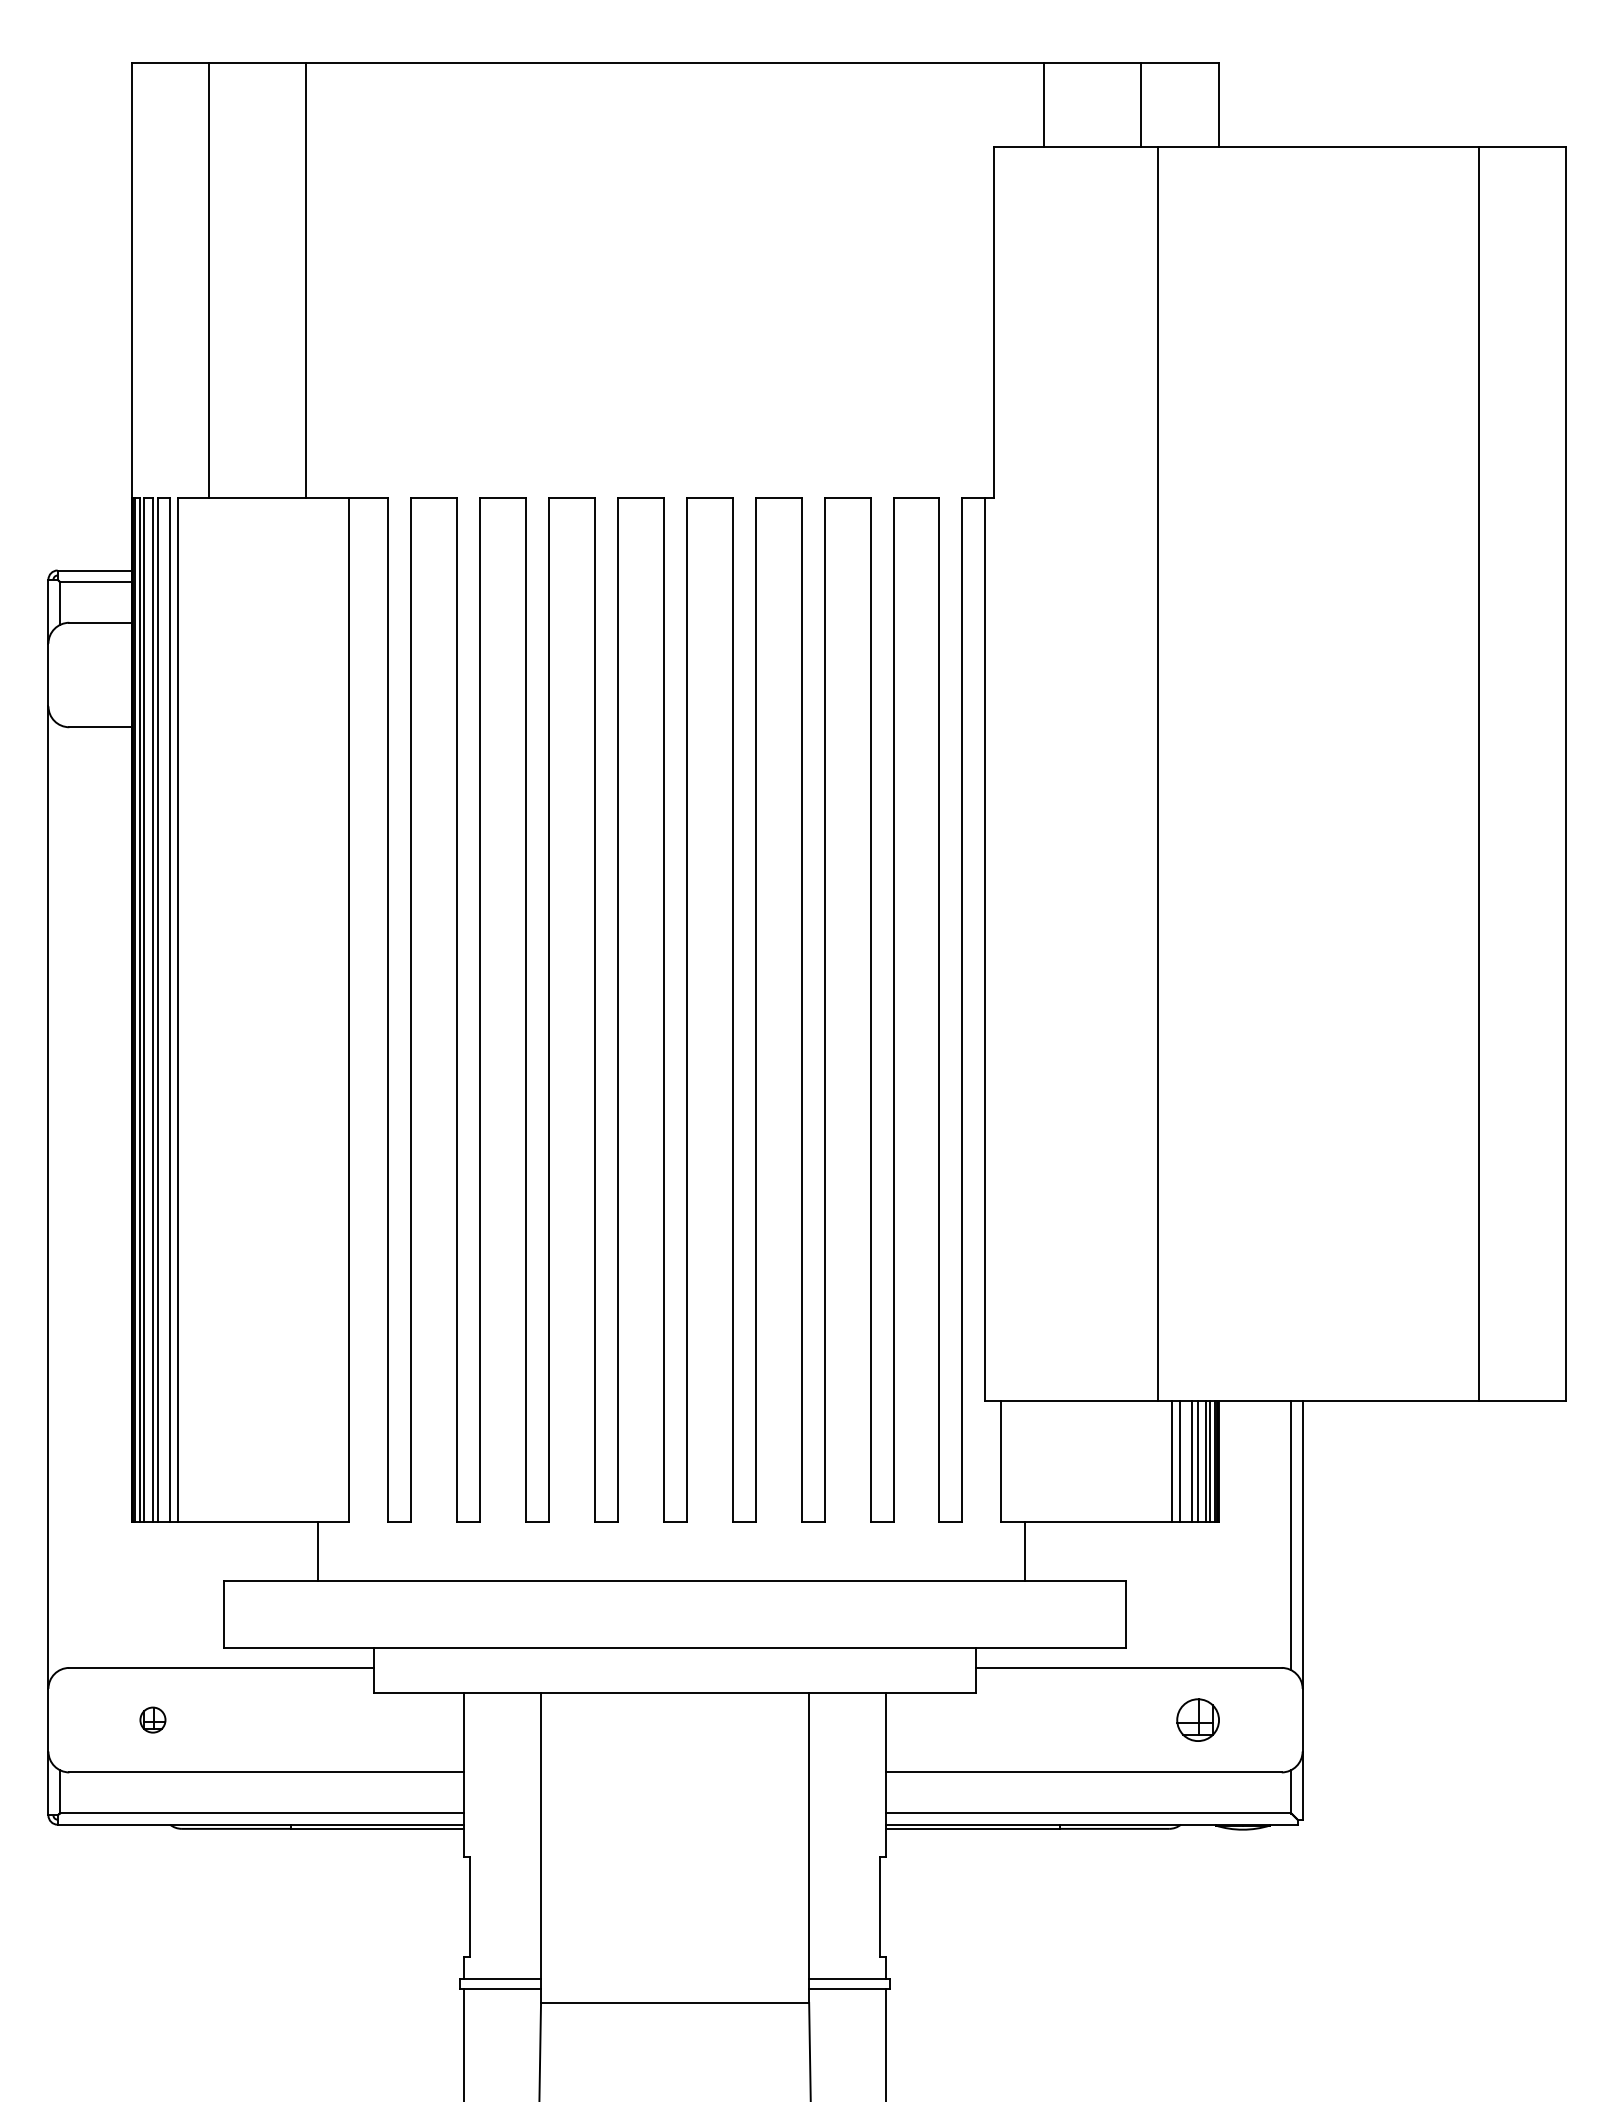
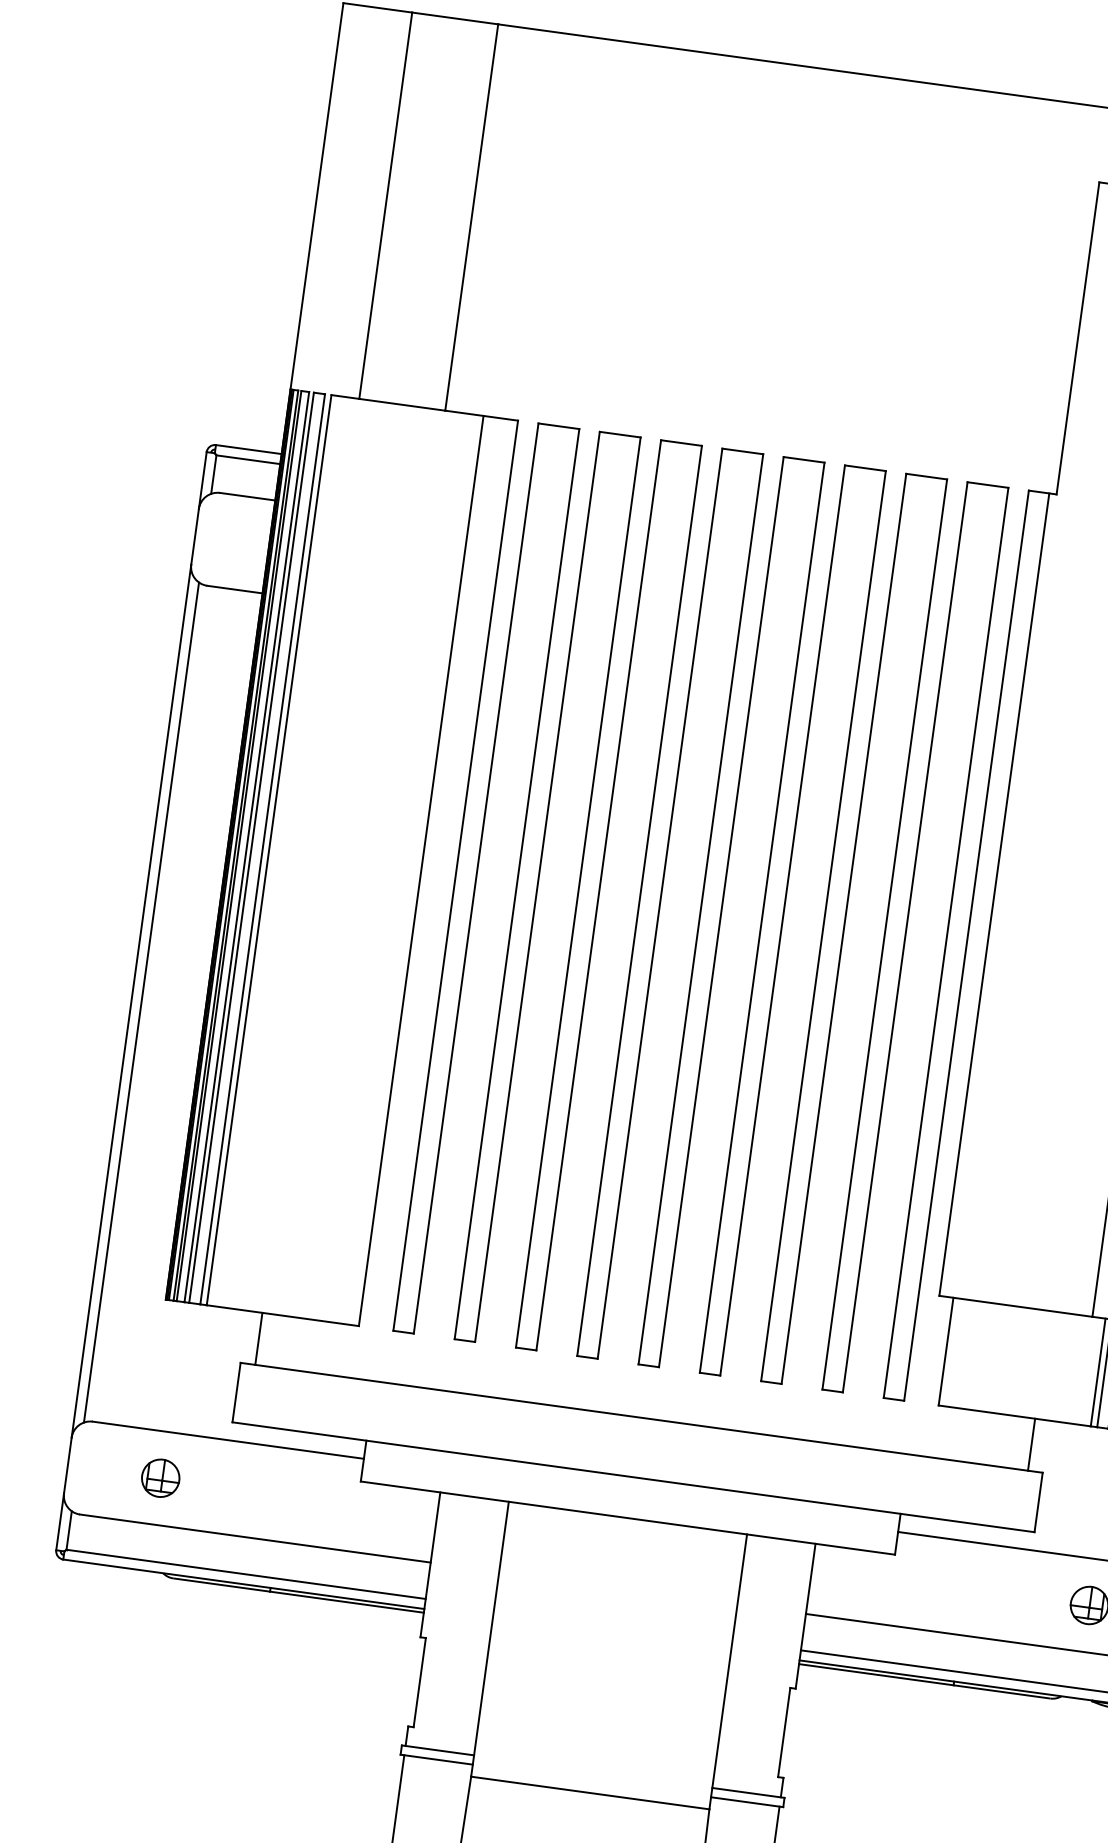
line: (59, 1197) -> (141, 1002), added
line: (318, 1551) -> (259, 1339), moved
line: (1024, 1551) -> (1031, 1444), moved
part: (152, 1719) -> (160, 1477), size x1.67

